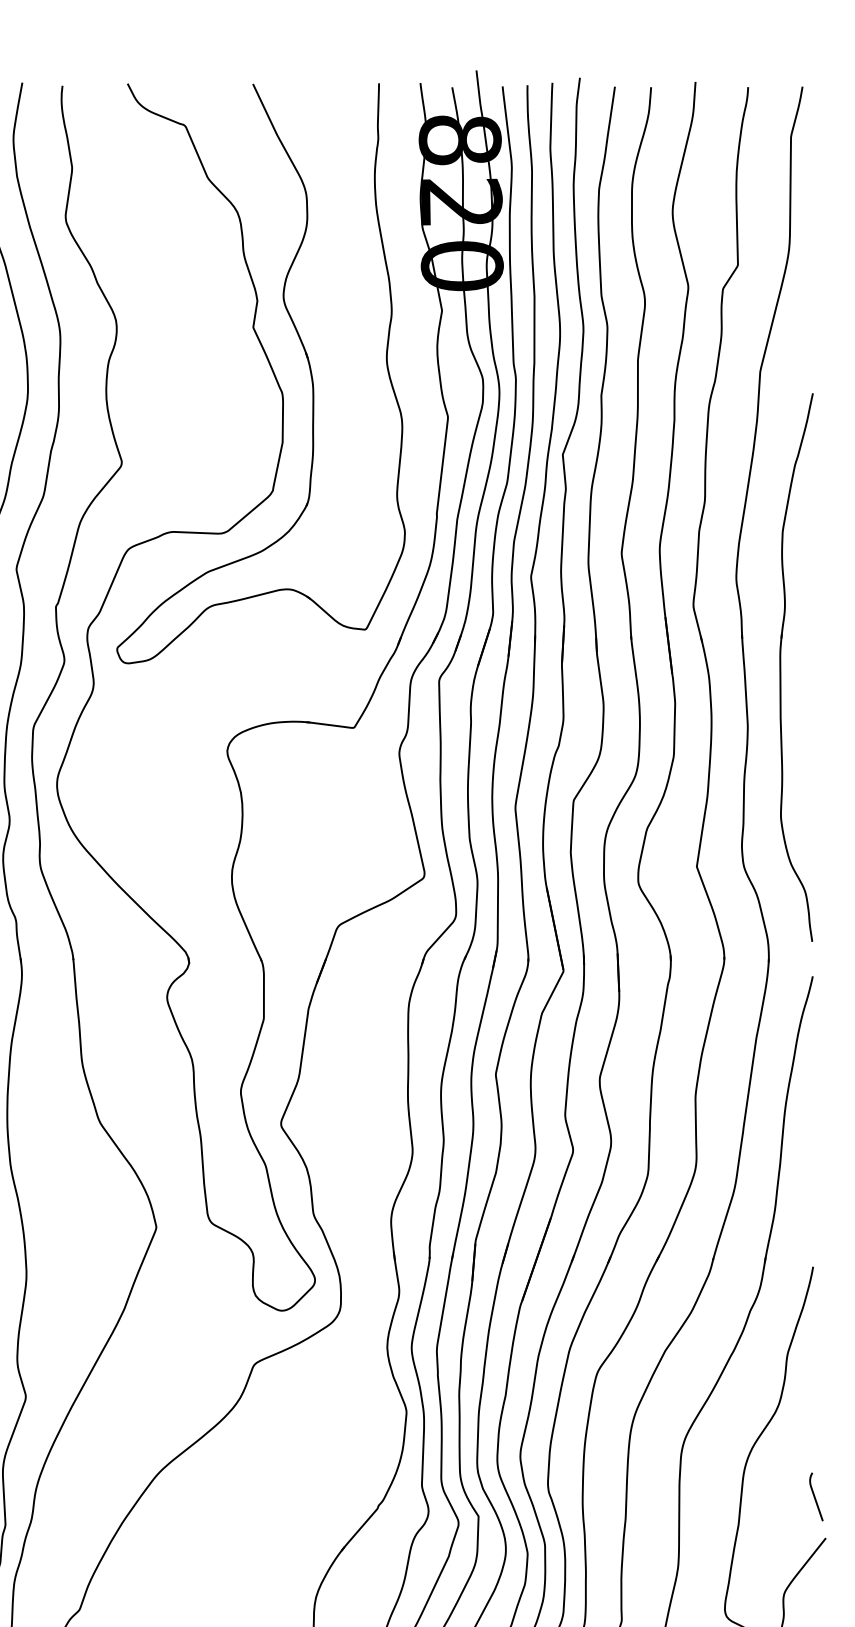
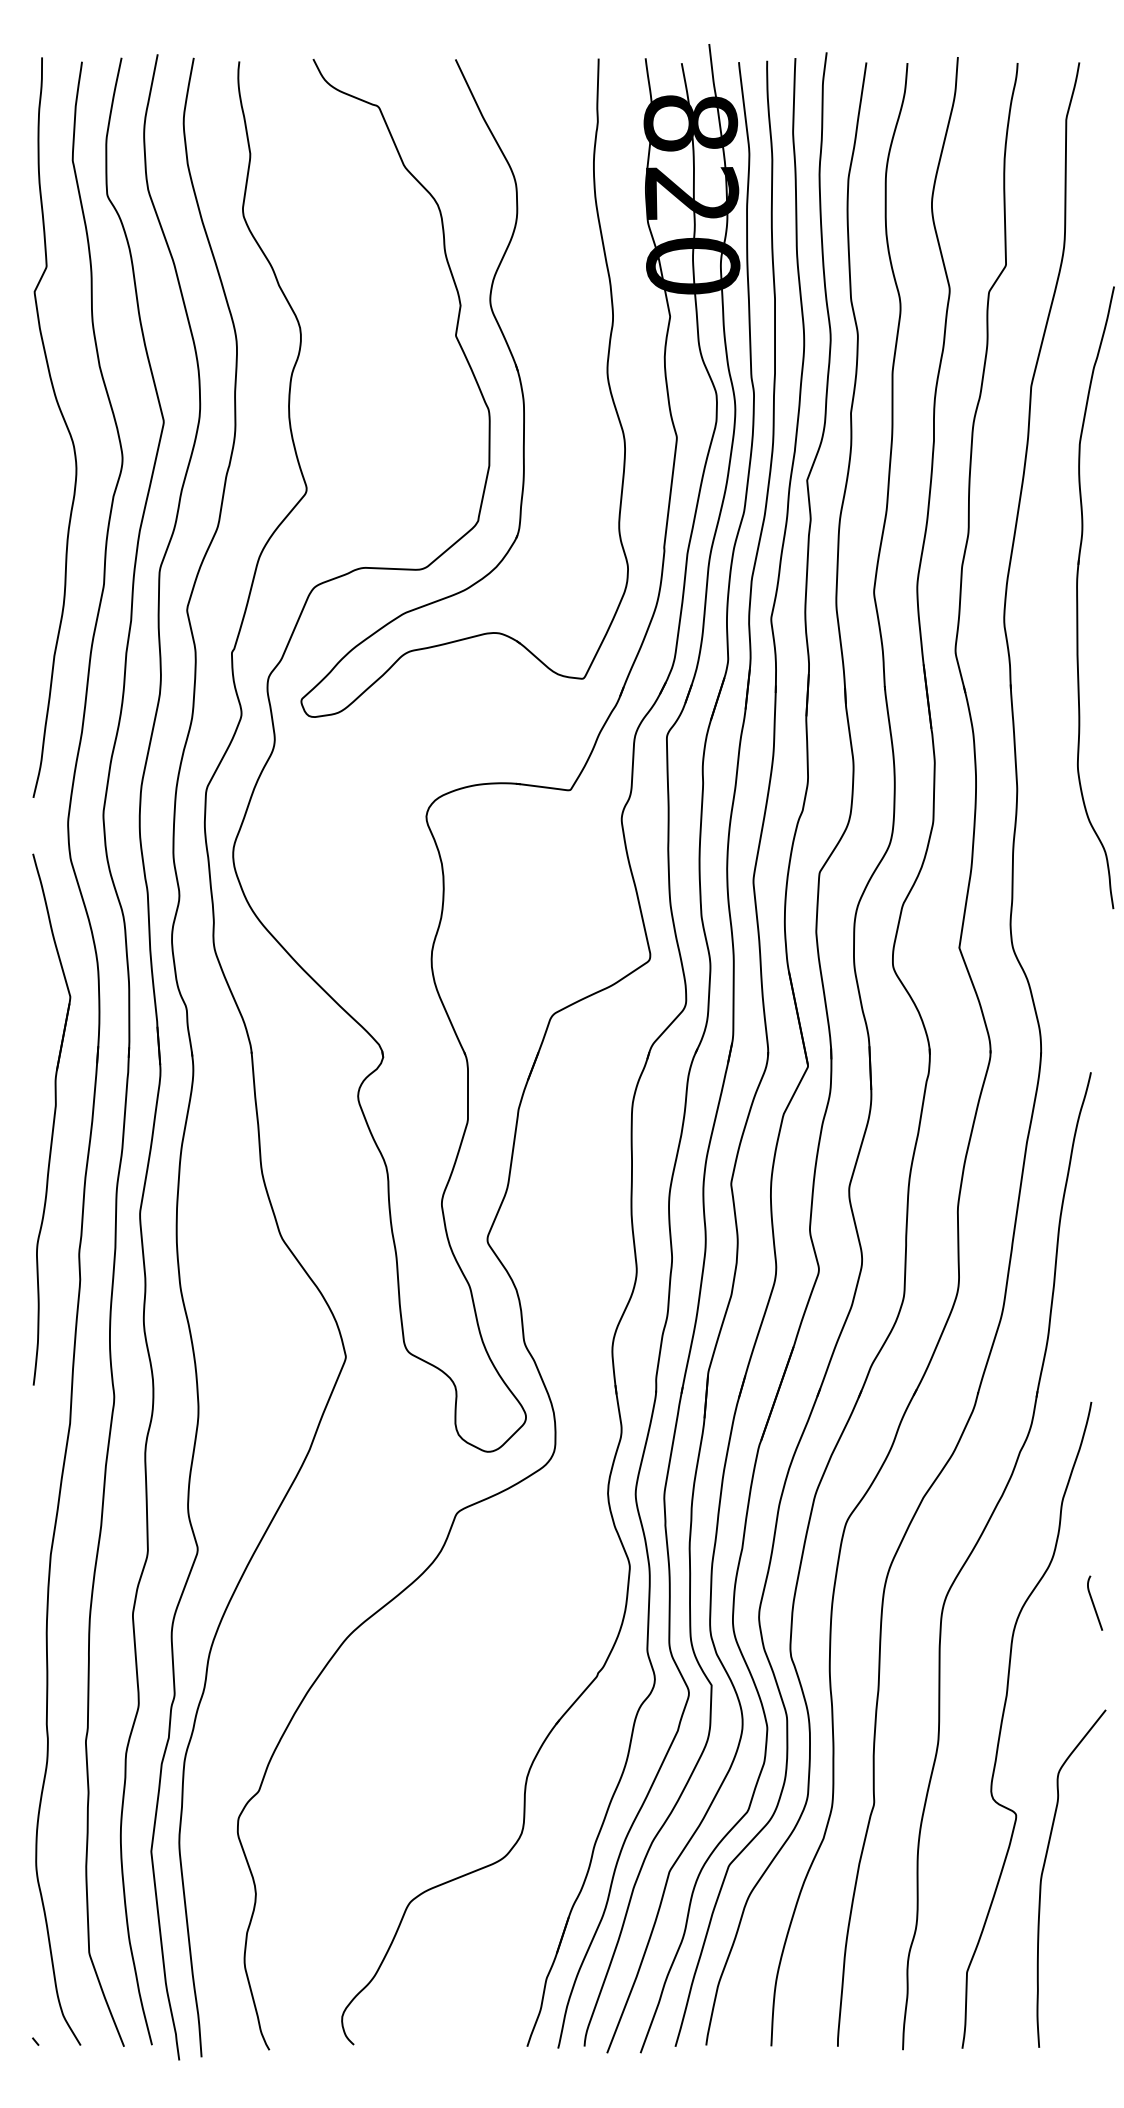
part: (781, 669) -> (1078, 599), moved
curve: (815, 1497) -> (1094, 1603), moved

